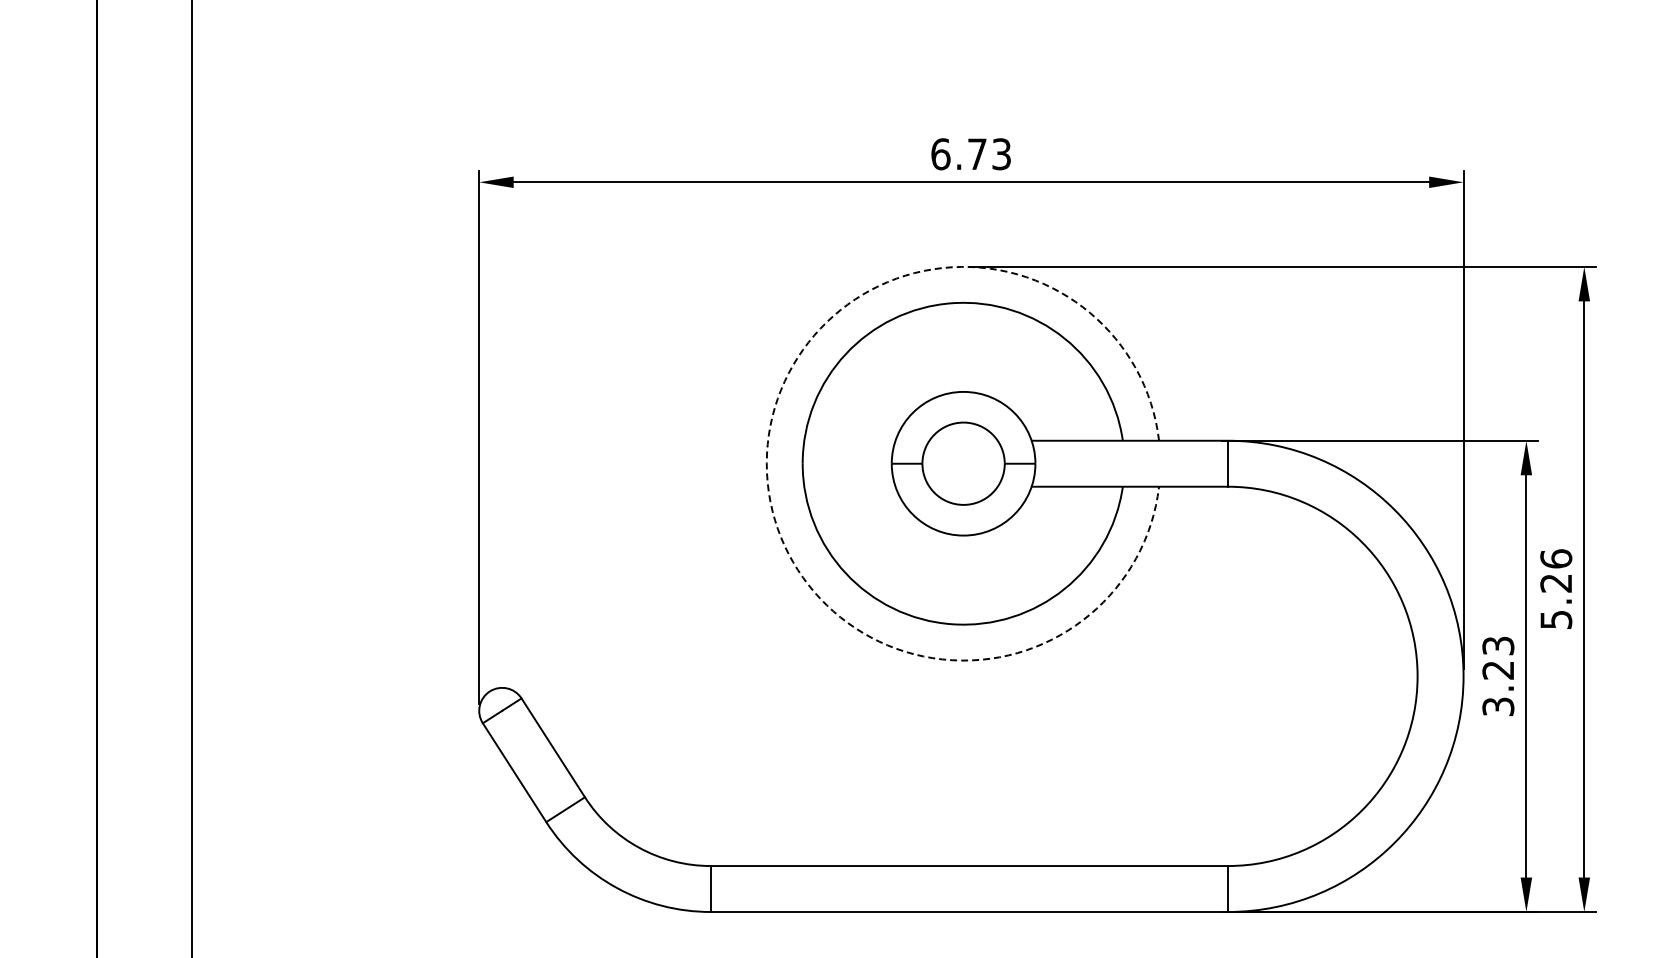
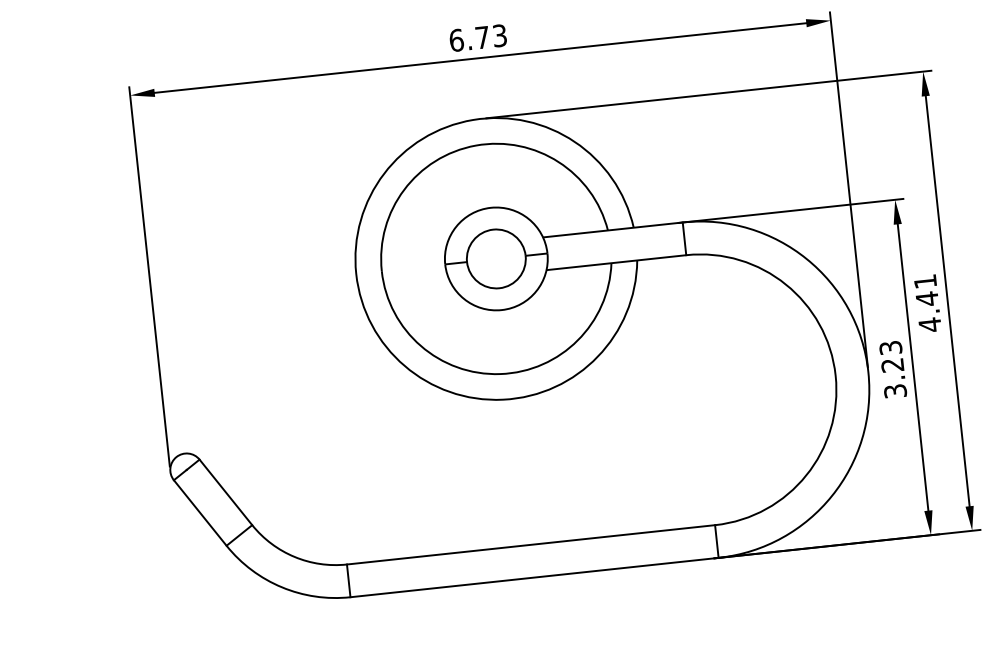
arc: (766, 463) -> (356, 273), dashed -> solid
text: (1556, 589) -> (927, 303), 5.26 -> 4.41

